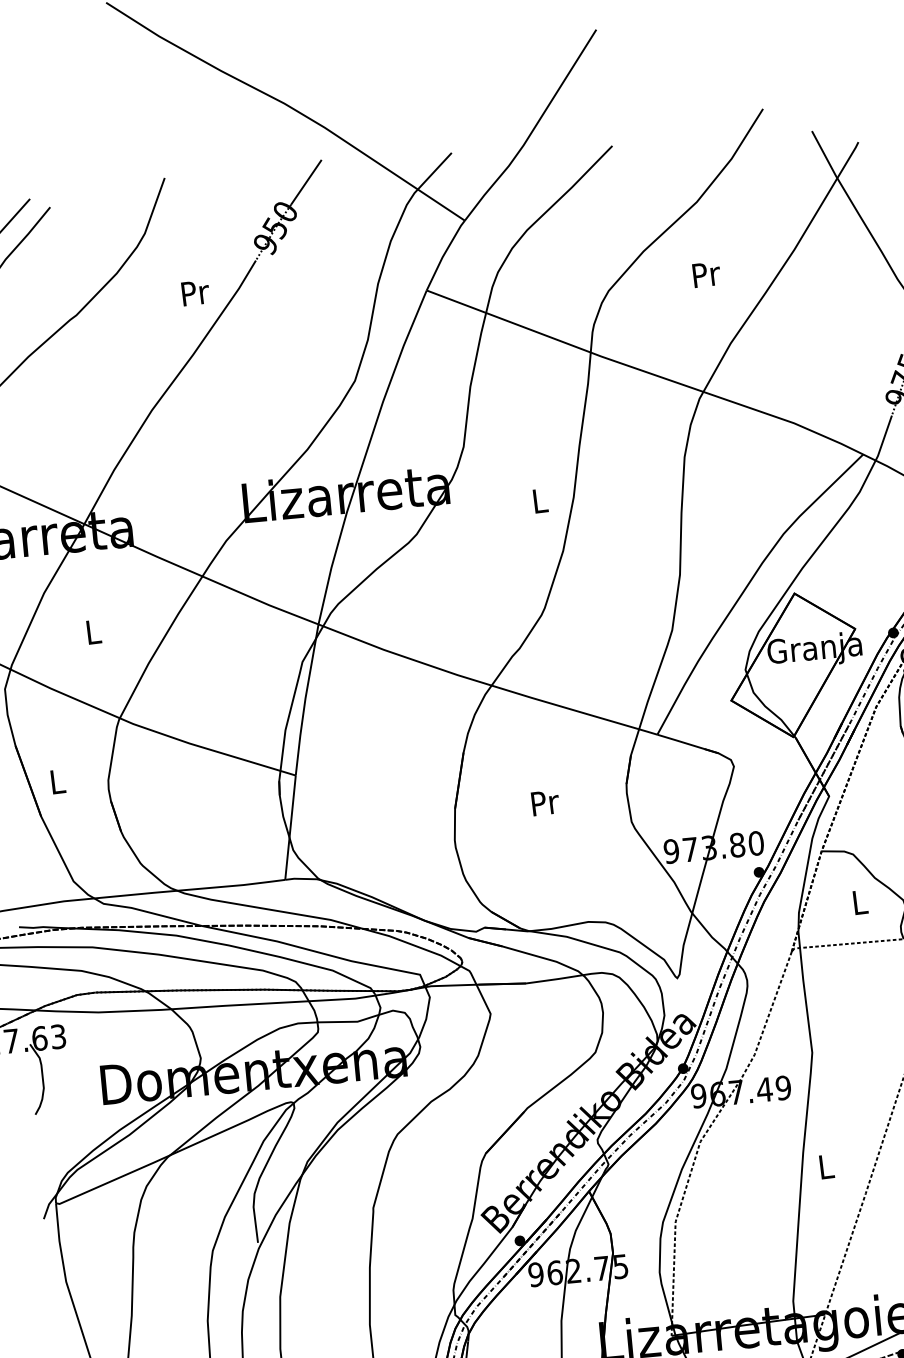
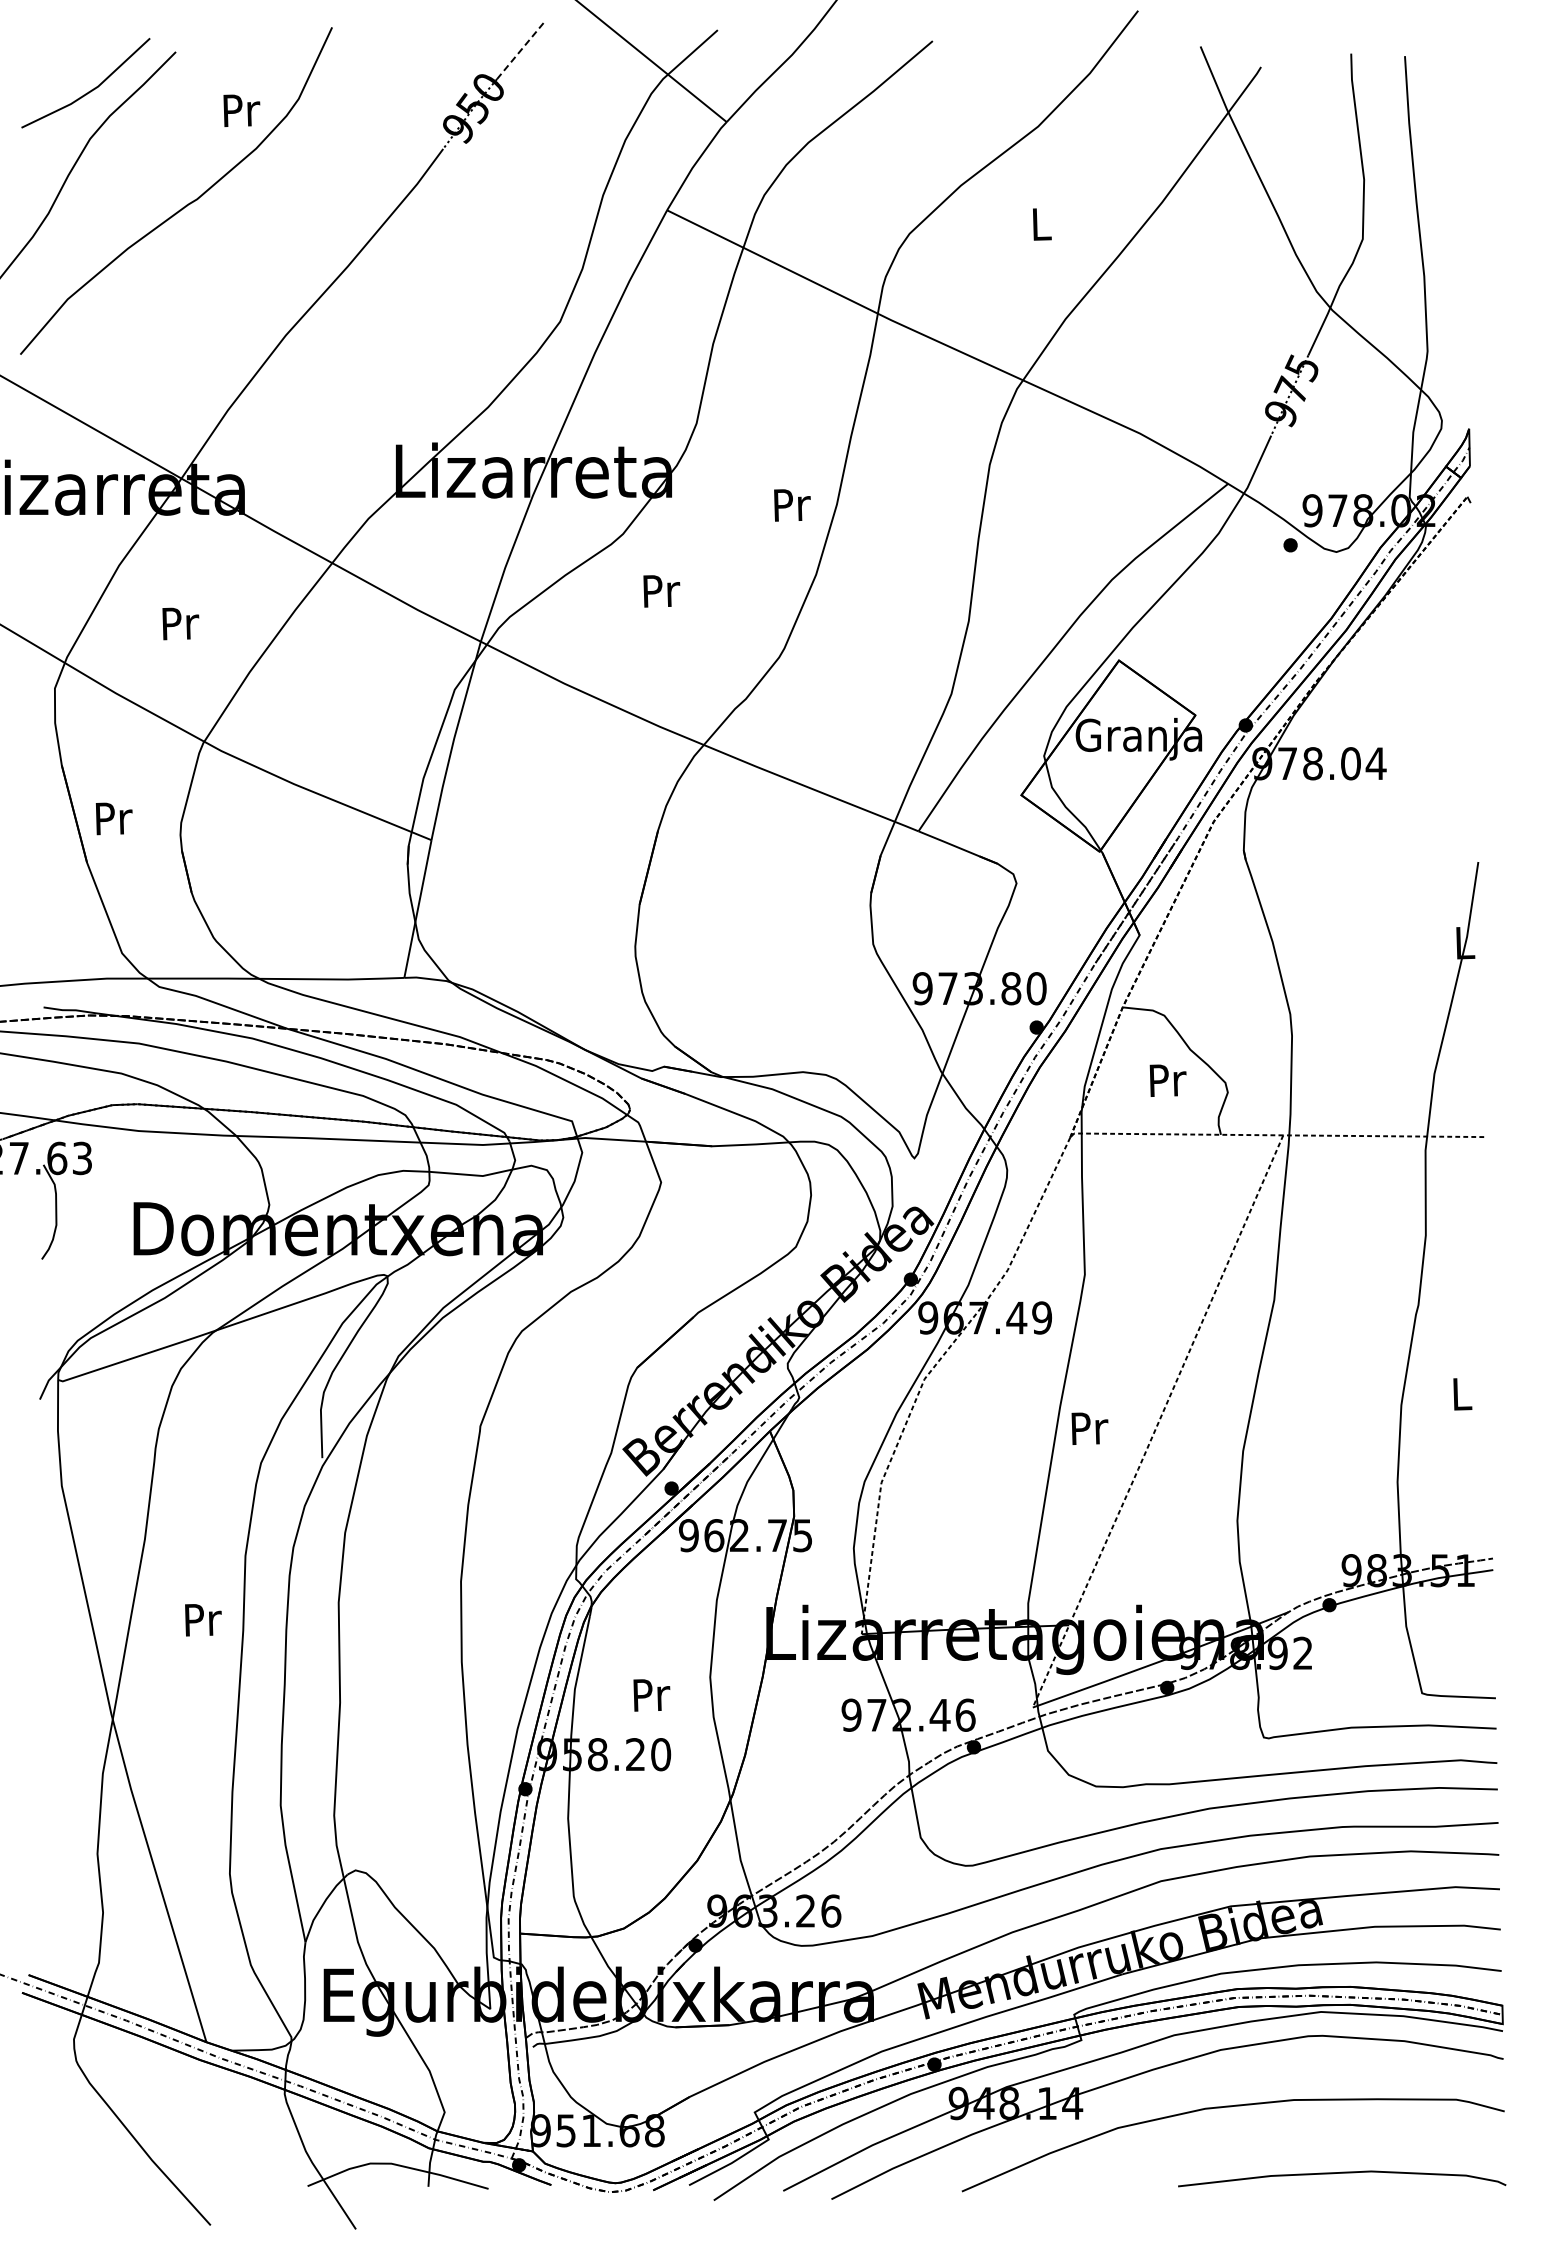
line: (306, 182) -> (520, 51), solid -> dashed
text: (706, 274) -> (1041, 224), Pr -> L
text: (195, 292) -> (241, 110), moved
text: (540, 501) -> (792, 505), L -> Pr
text: (93, 632) -> (180, 623), L -> Pr
text: (57, 781) -> (113, 818), L -> Pr
text: (545, 803) -> (661, 591), moved
text: (860, 902) -> (1167, 1080), L -> Pr
text: (826, 1166) -> (1089, 1428), L -> Pr

